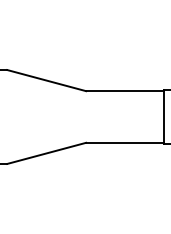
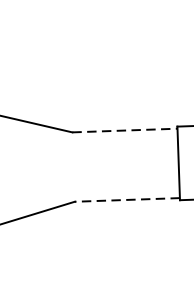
line: (125, 91) -> (125, 130), solid -> dashed
line: (124, 142) -> (126, 199), solid -> dashed

